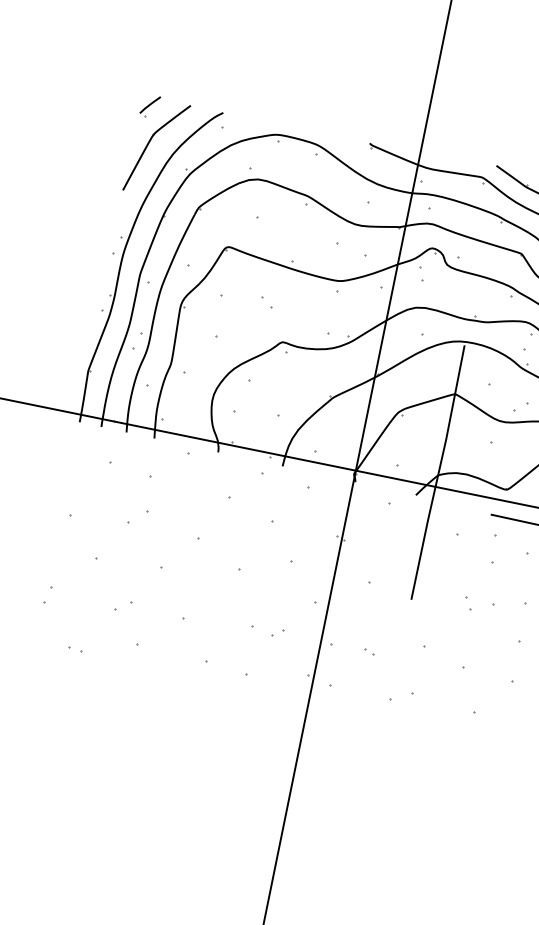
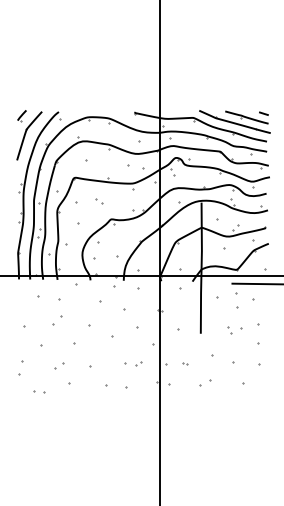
part: (47, 595) -> (20, 368), size x1.6
part: (74, 650) -> (39, 392), size x1.6

